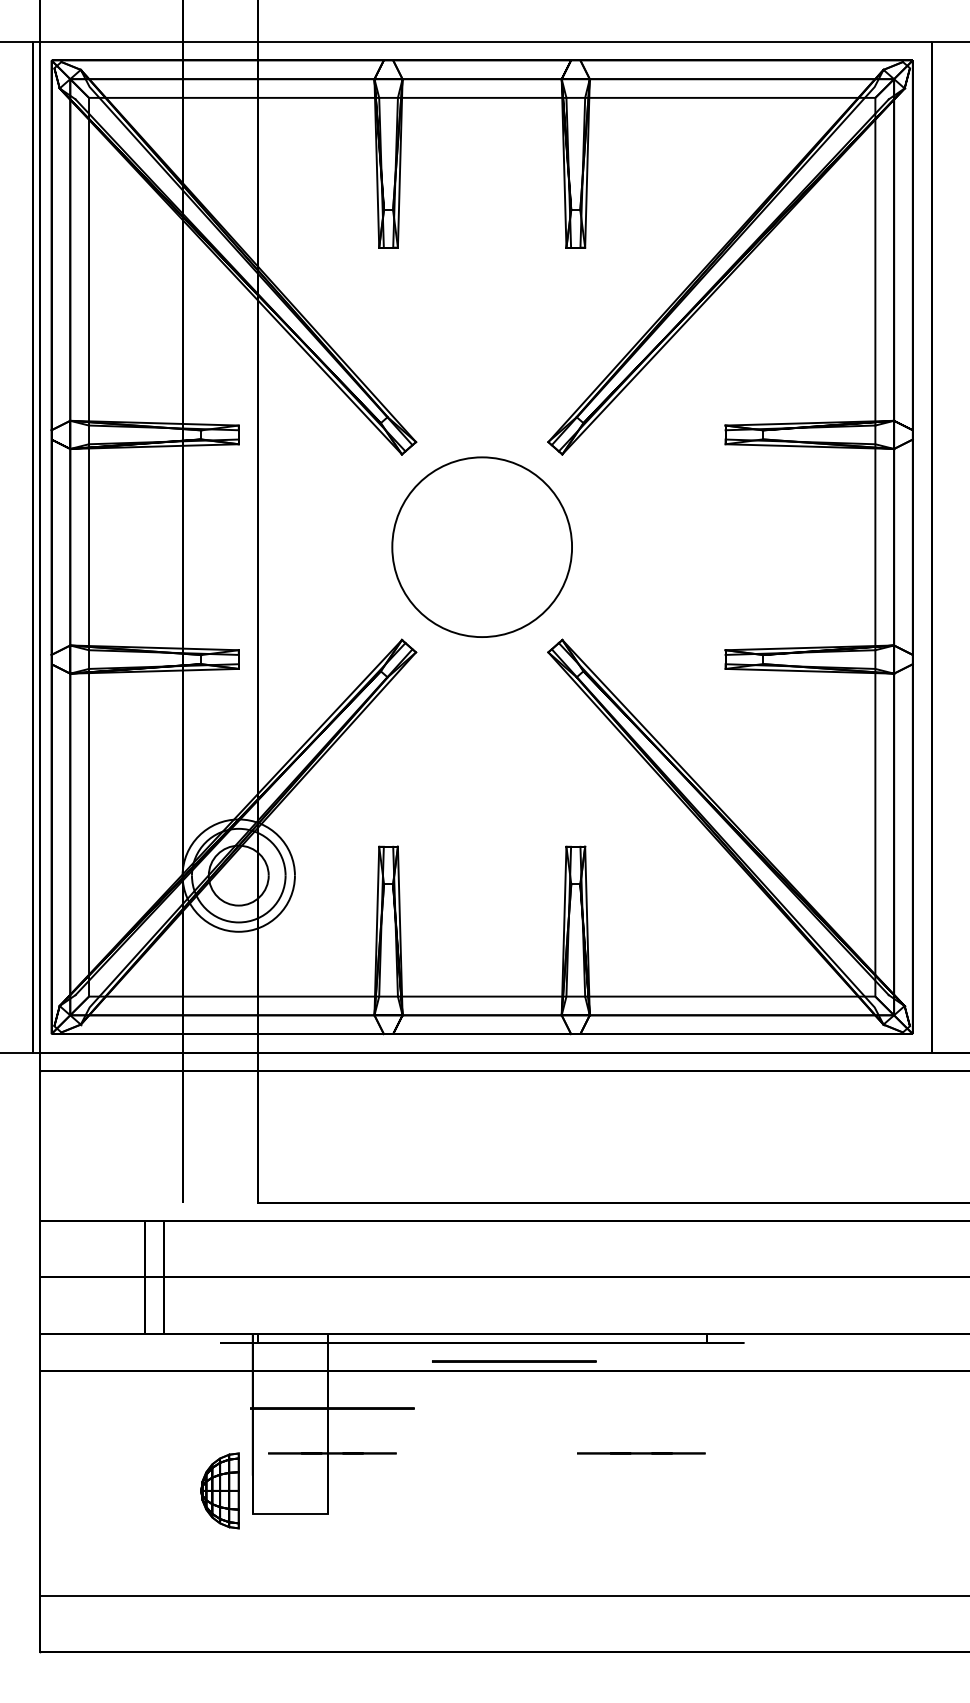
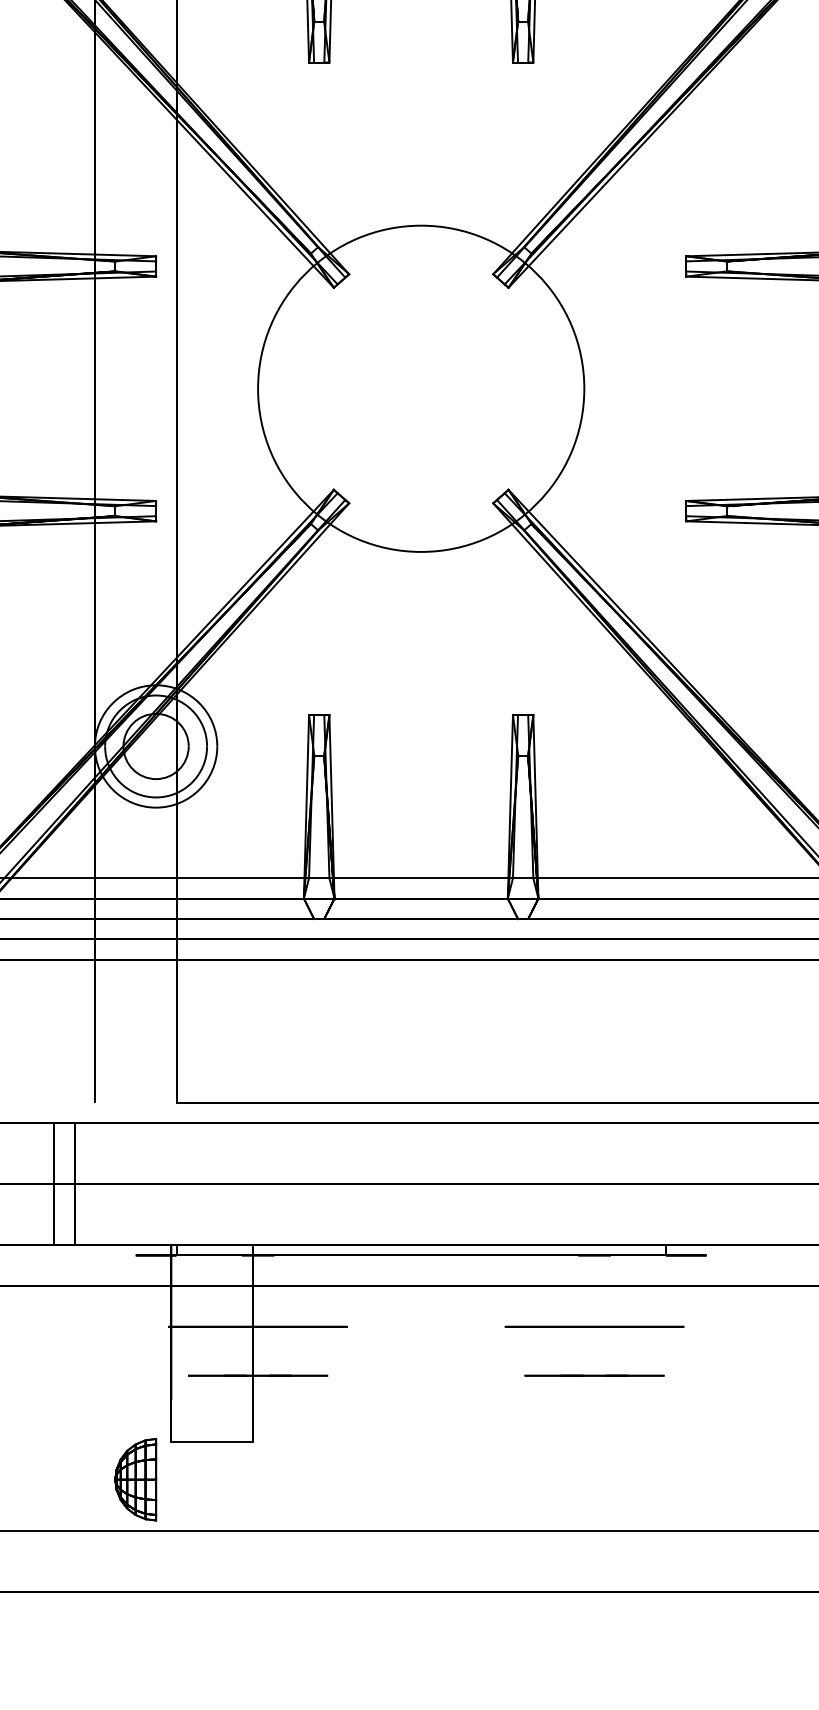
circle: (481, 547) -> (420, 389), size x1.67
circle: (514, 1361) -> (594, 1326), moved
part: (219, 1490) -> (135, 1479), moved

